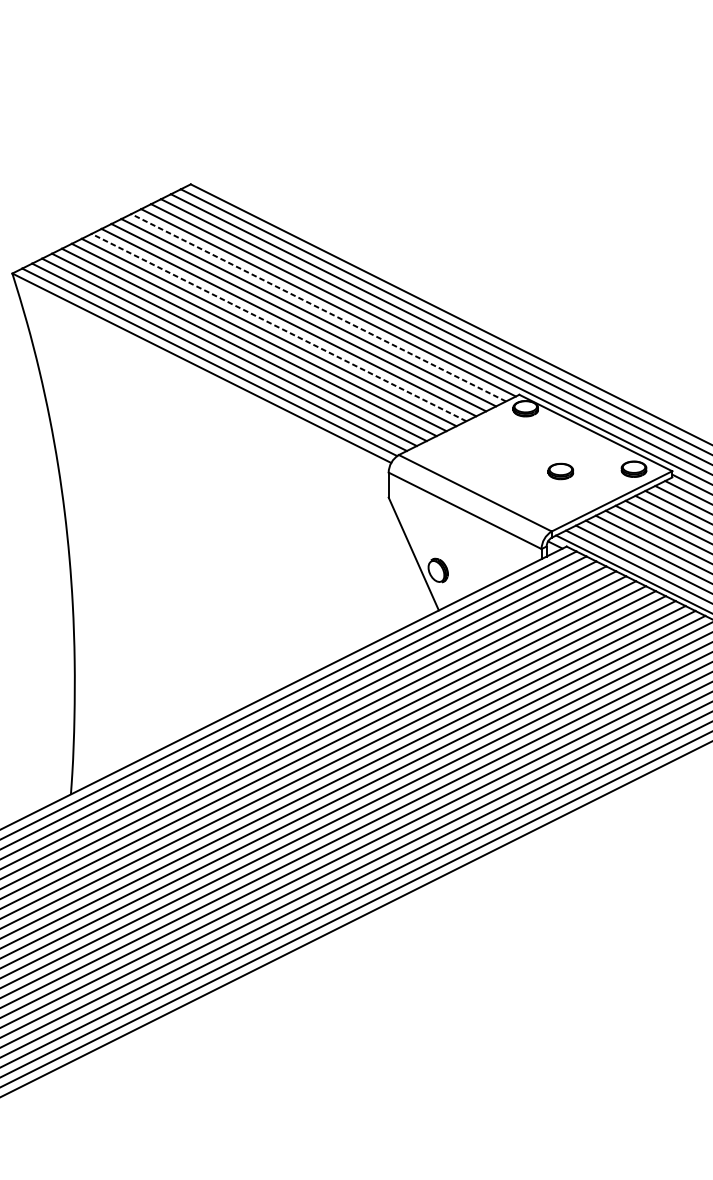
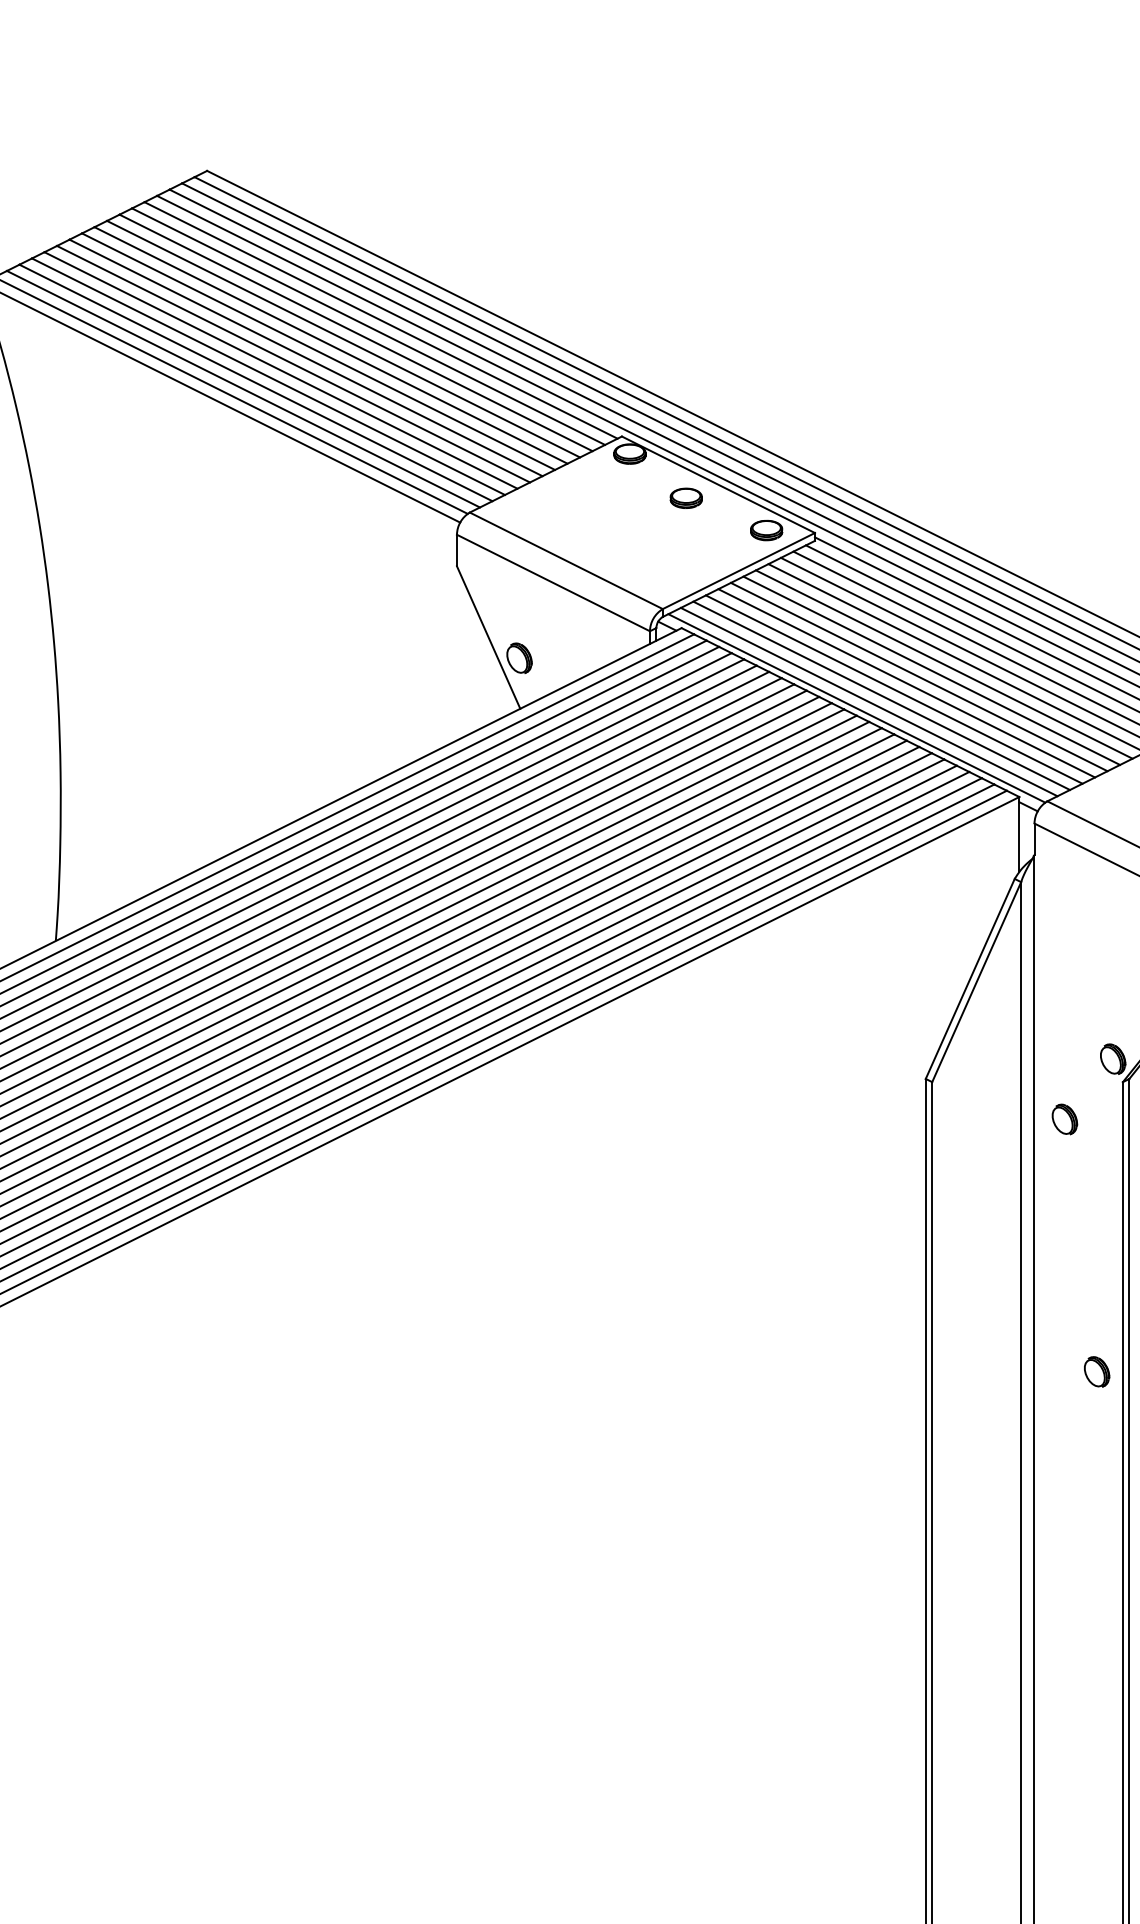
line: (318, 307) -> (368, 326), dashed -> solid
line: (279, 327) -> (318, 351), dashed -> solid
part: (560, 470) -> (685, 497), moved

